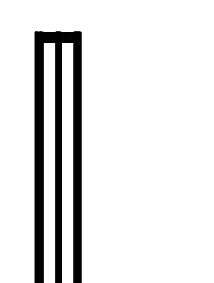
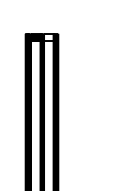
hatch: (67, 37) -> (48, 37), removed

